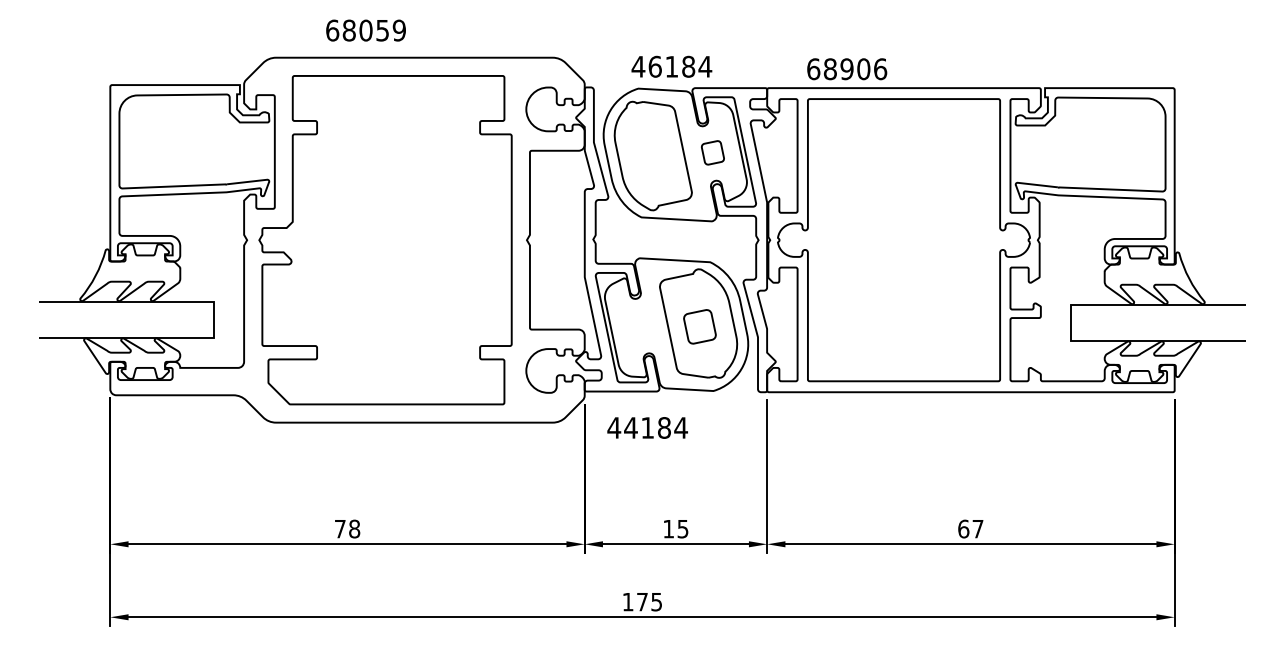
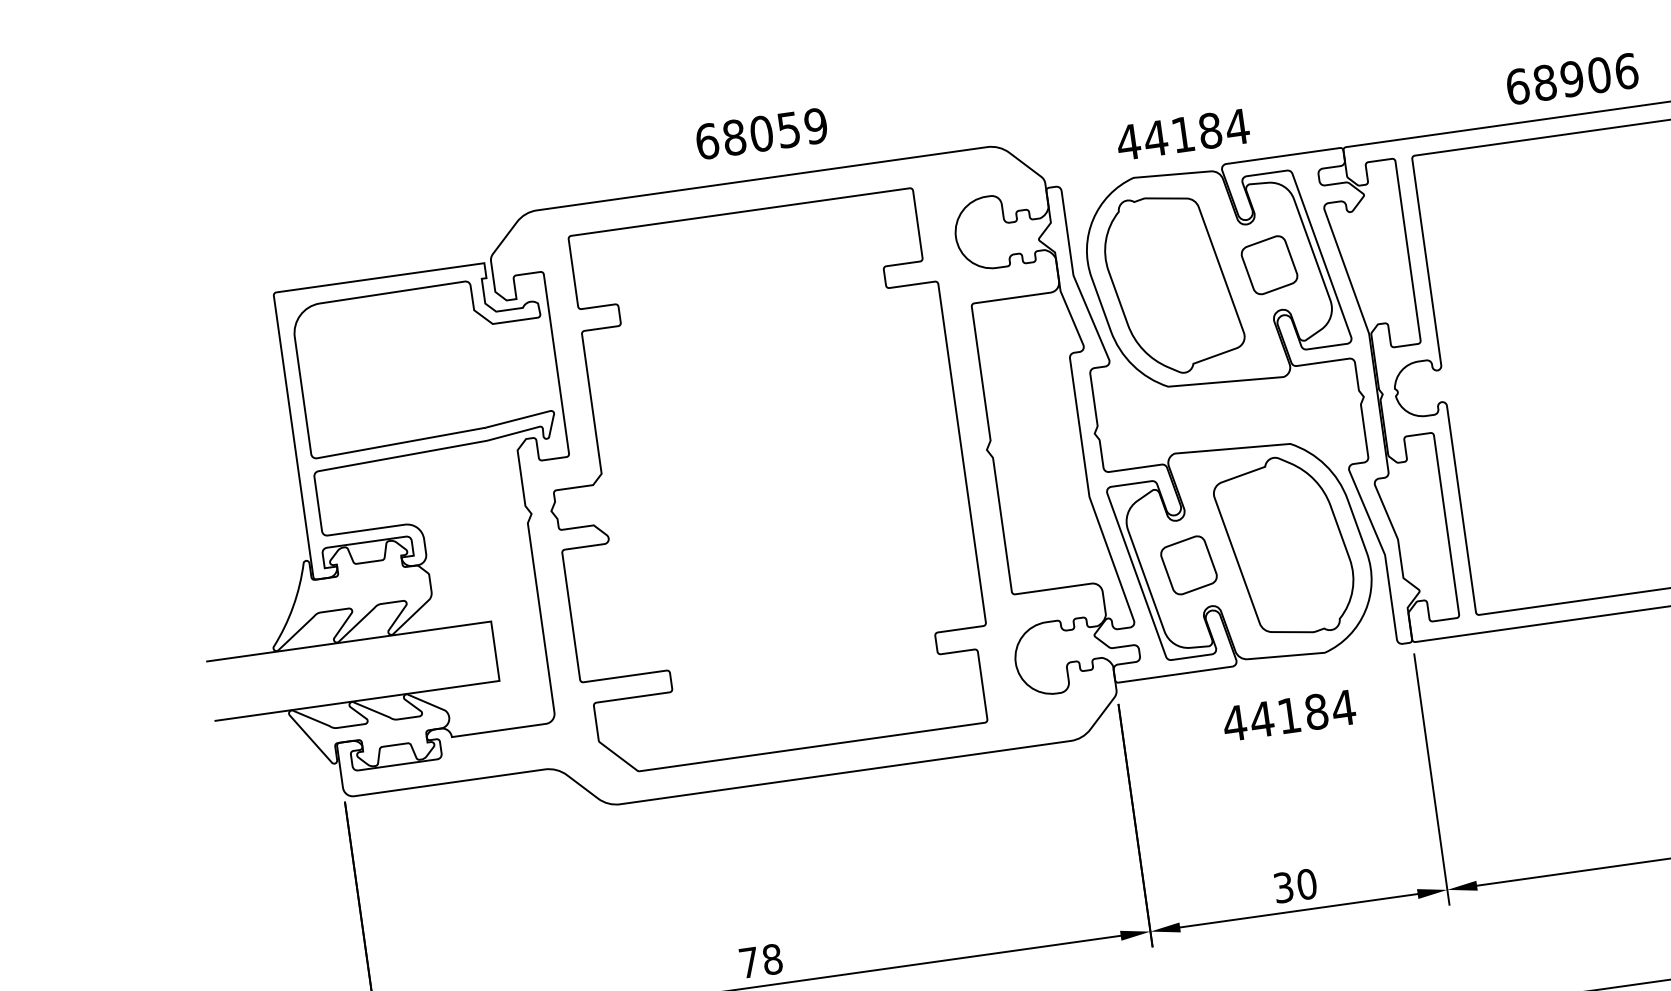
text: (365, 30) -> (760, 133), moved
text: (655, 66) -> (1156, 137), 46184 -> 44184
text: (847, 69) -> (1572, 79), moved
part: (712, 152) -> (1268, 264), size x1.43
part: (699, 326) -> (1188, 564), moved
text: (647, 427) -> (1288, 715), moved
text: (675, 528) -> (1294, 885), 15 -> 30

